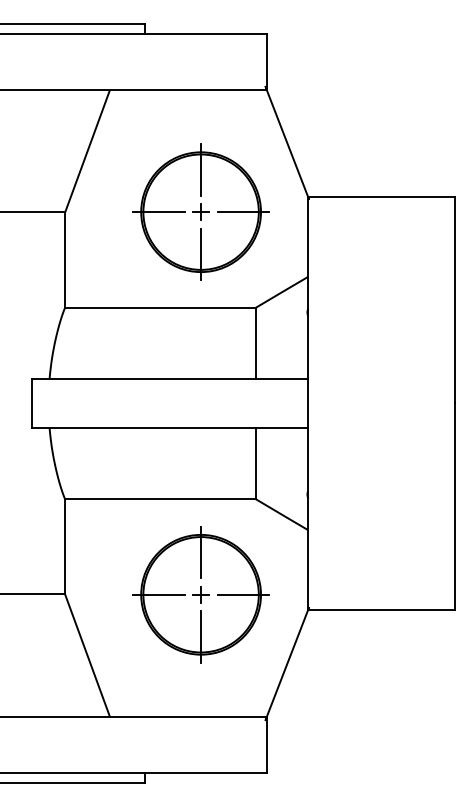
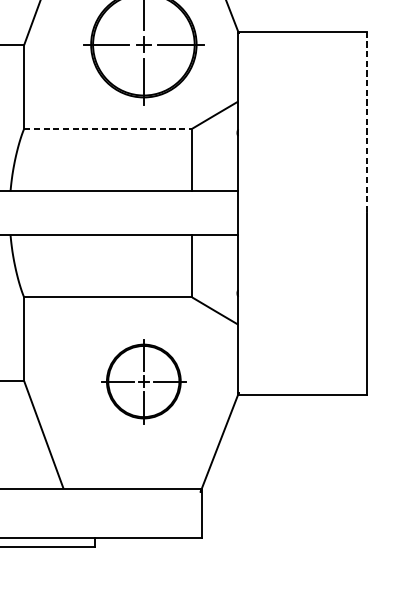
line: (455, 300) -> (367, 122), solid -> dashed
line: (161, 307) -> (109, 128), solid -> dashed
part: (200, 594) -> (143, 381), size x0.7

